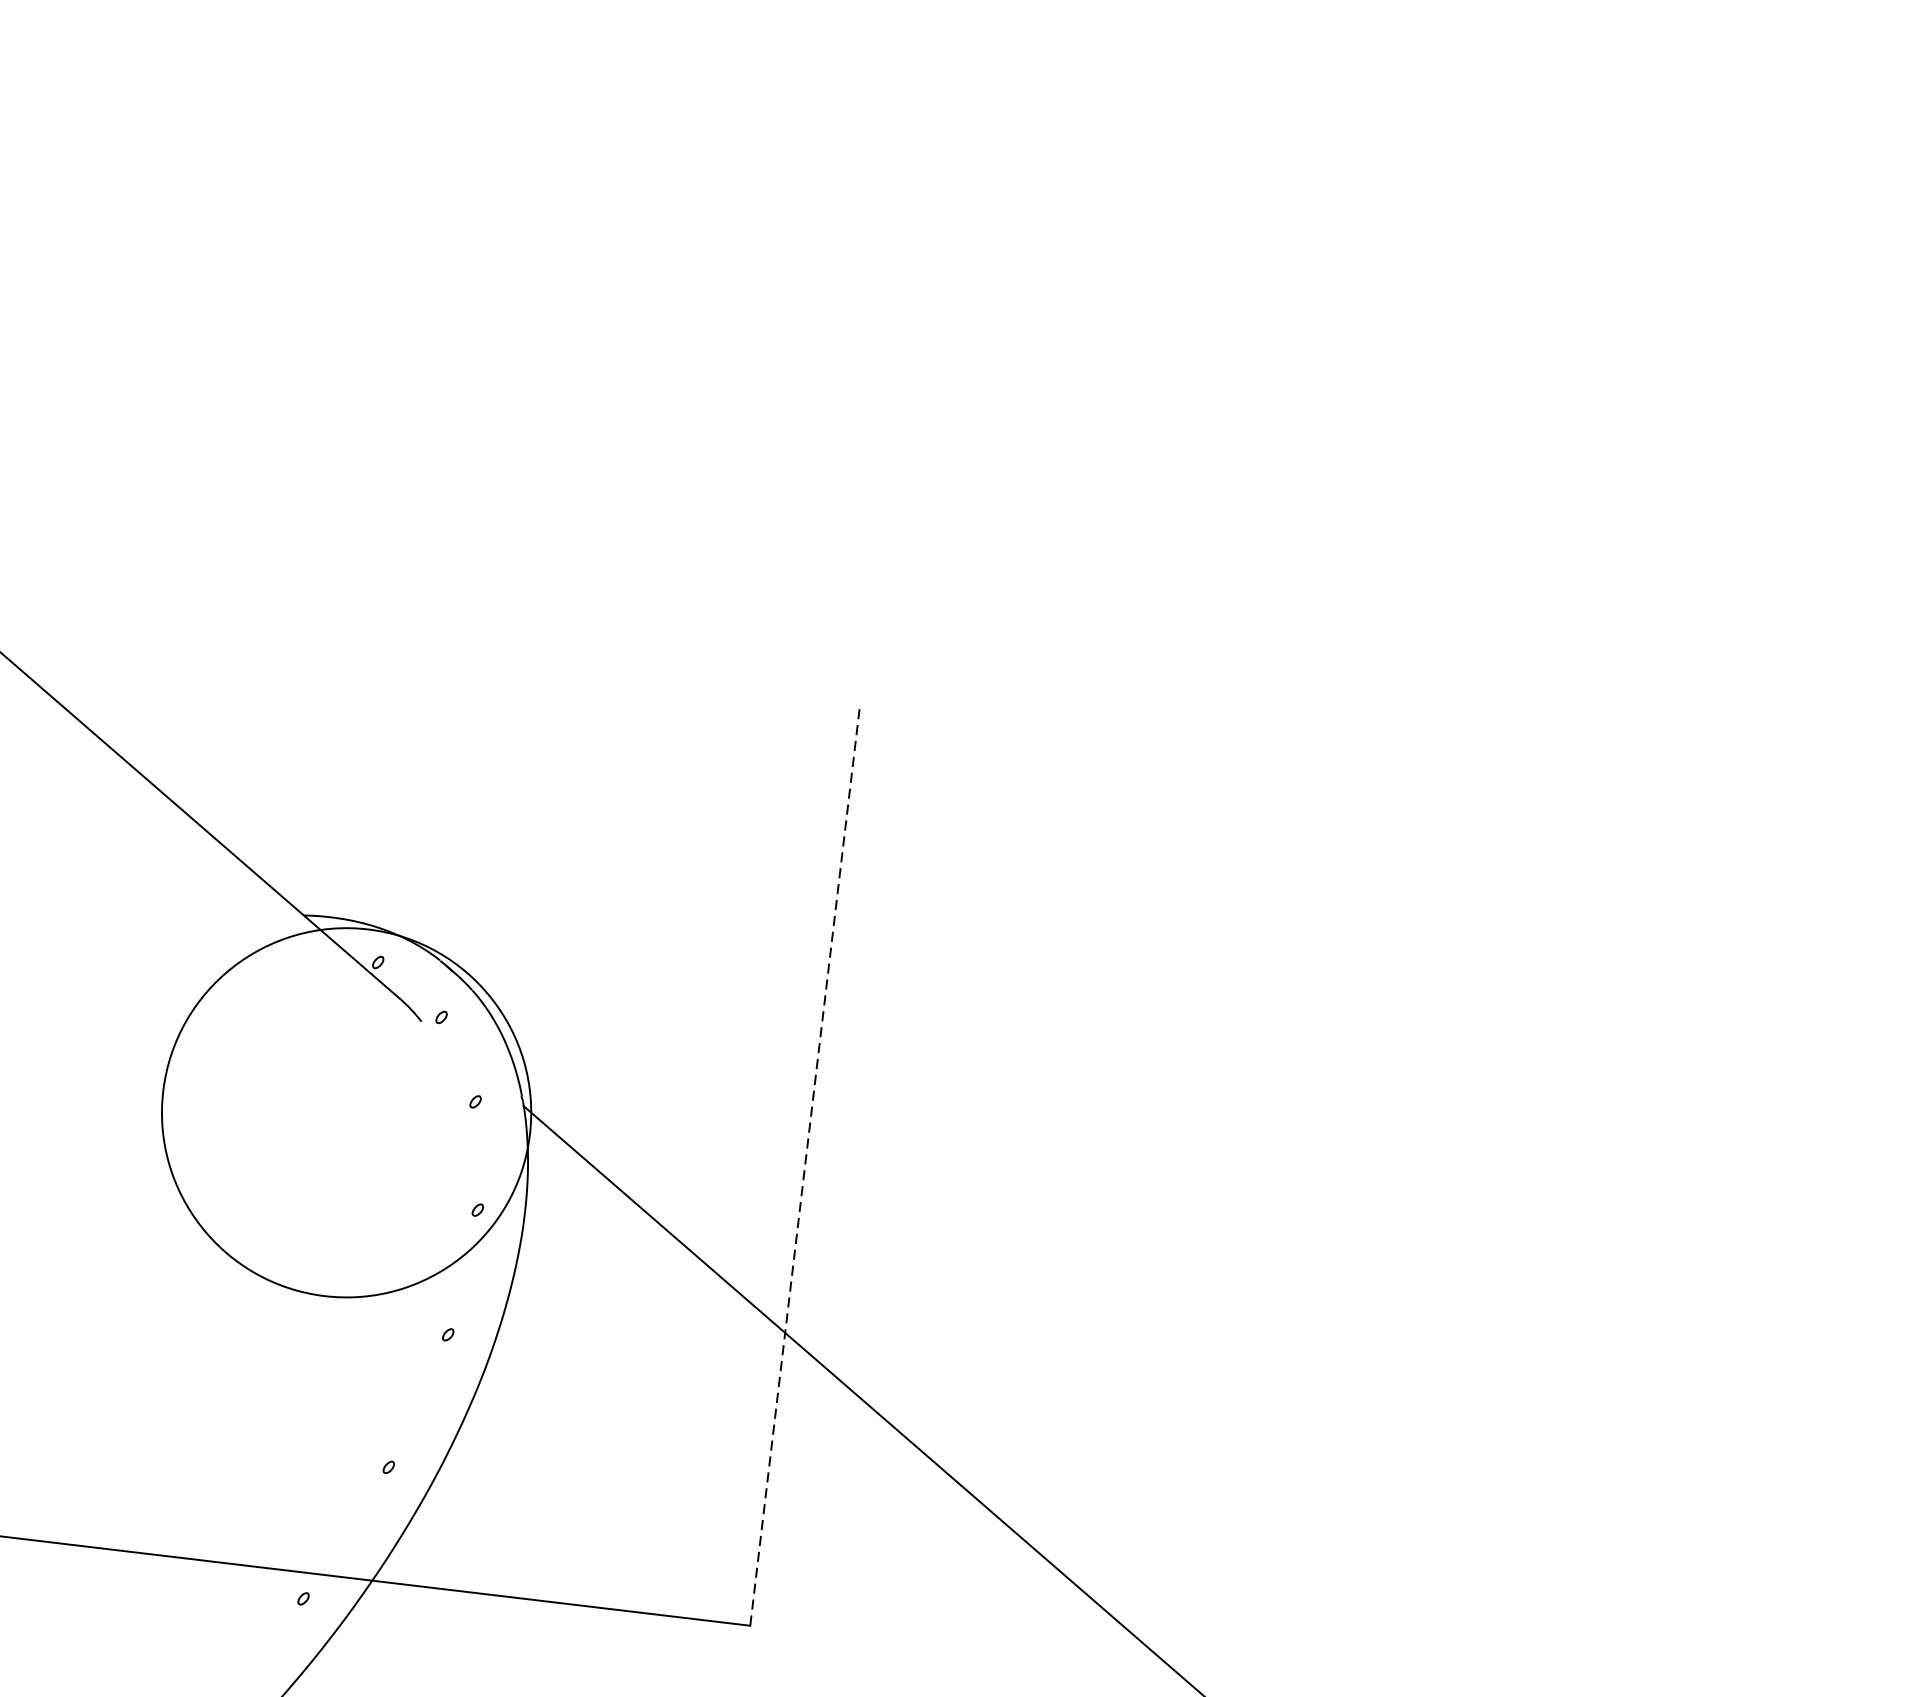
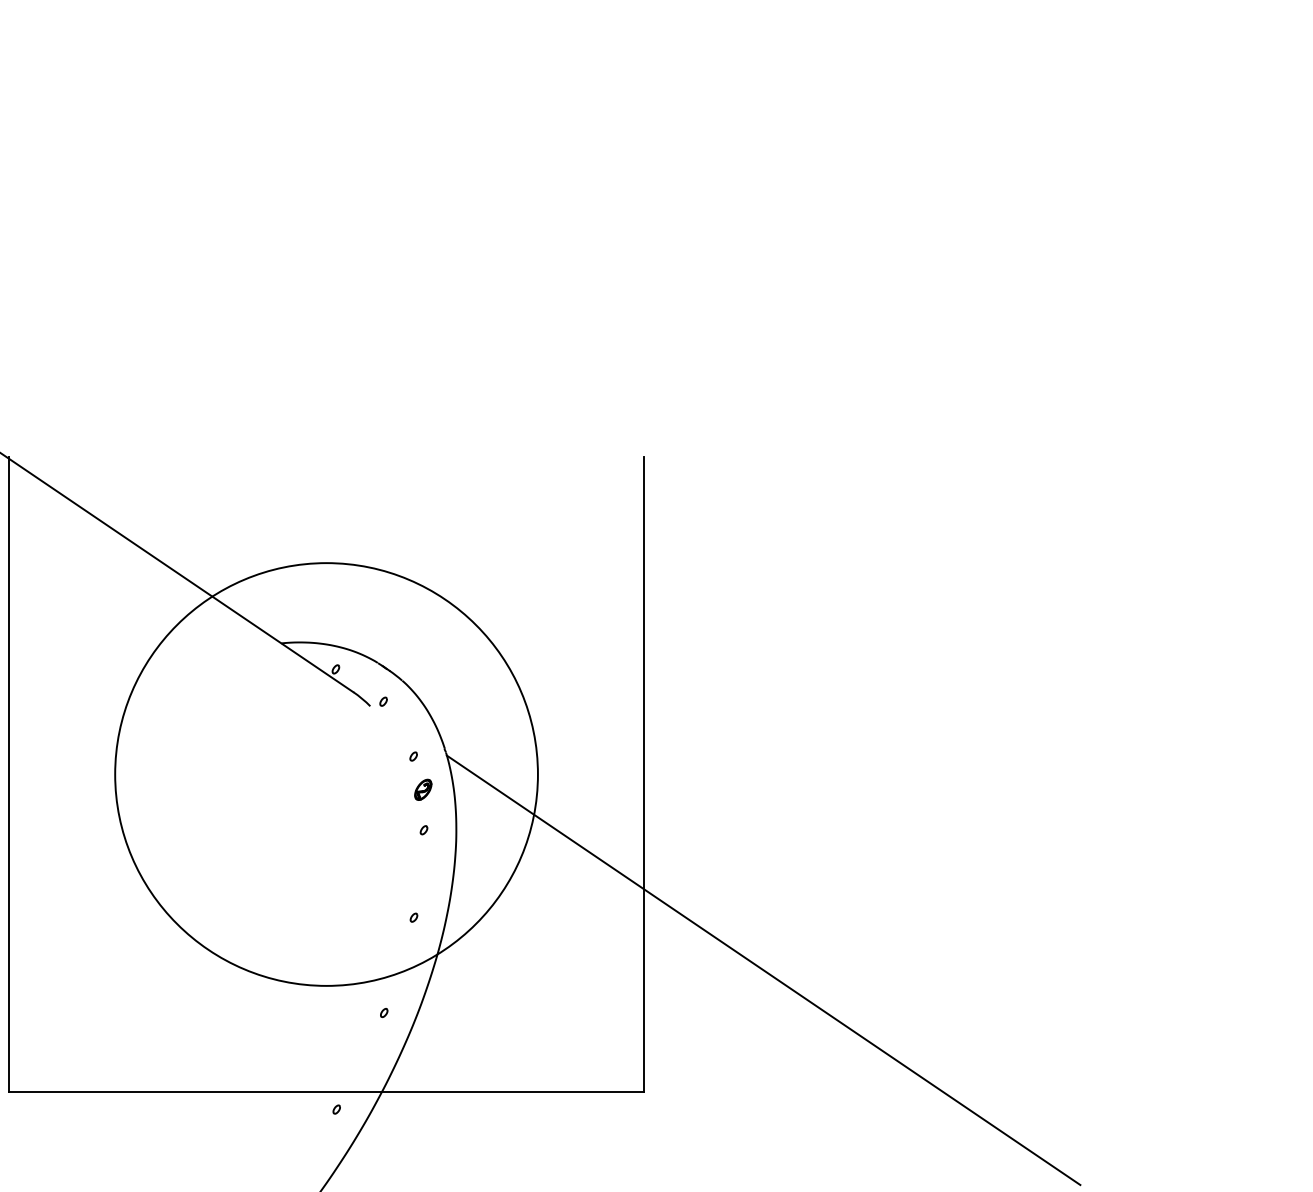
circle: (346, 1112) -> (326, 774), size x1.67
part: (484, 1151) -> (423, 789), added
line: (804, 1168) -> (643, 775), dashed -> solid

